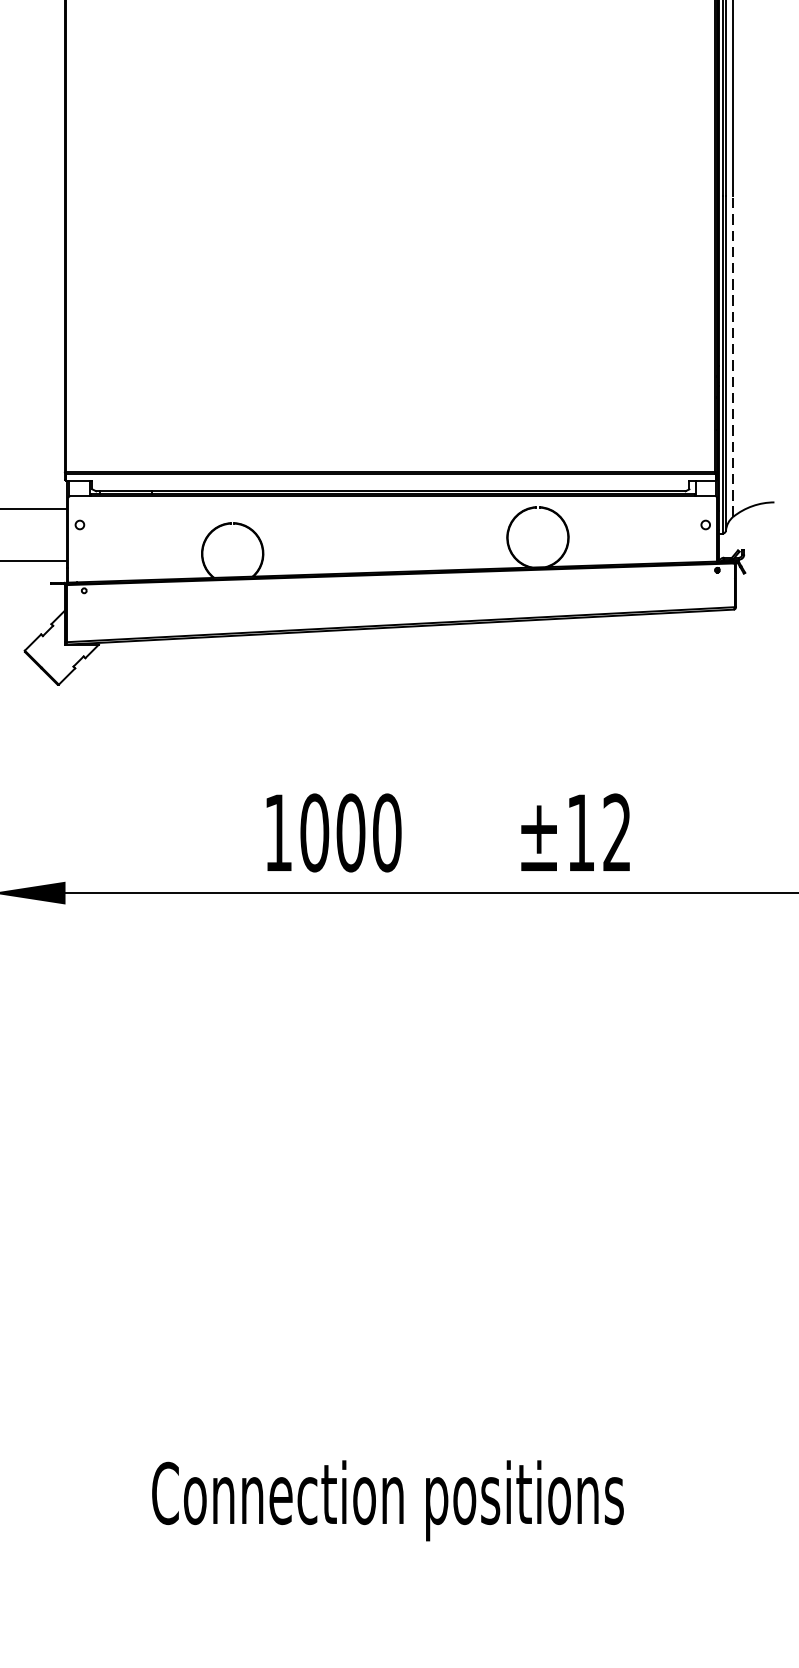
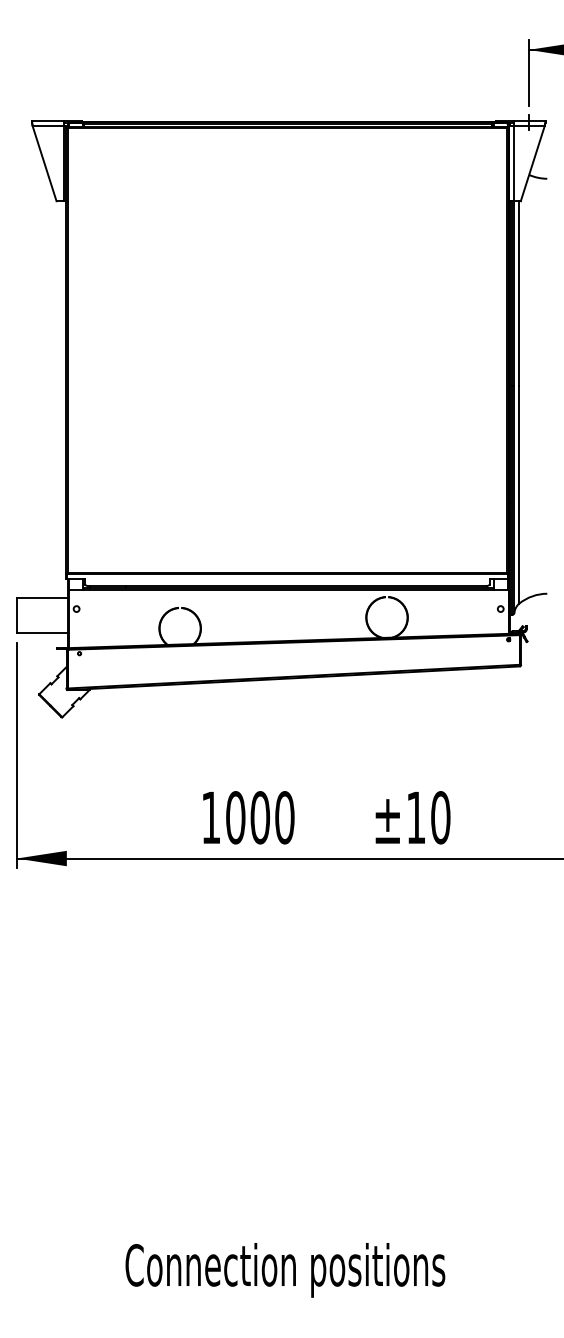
line: (733, 355) -> (519, 494), dashed -> solid
text: (616, 832) -> (440, 817), ±12 -> ±10

